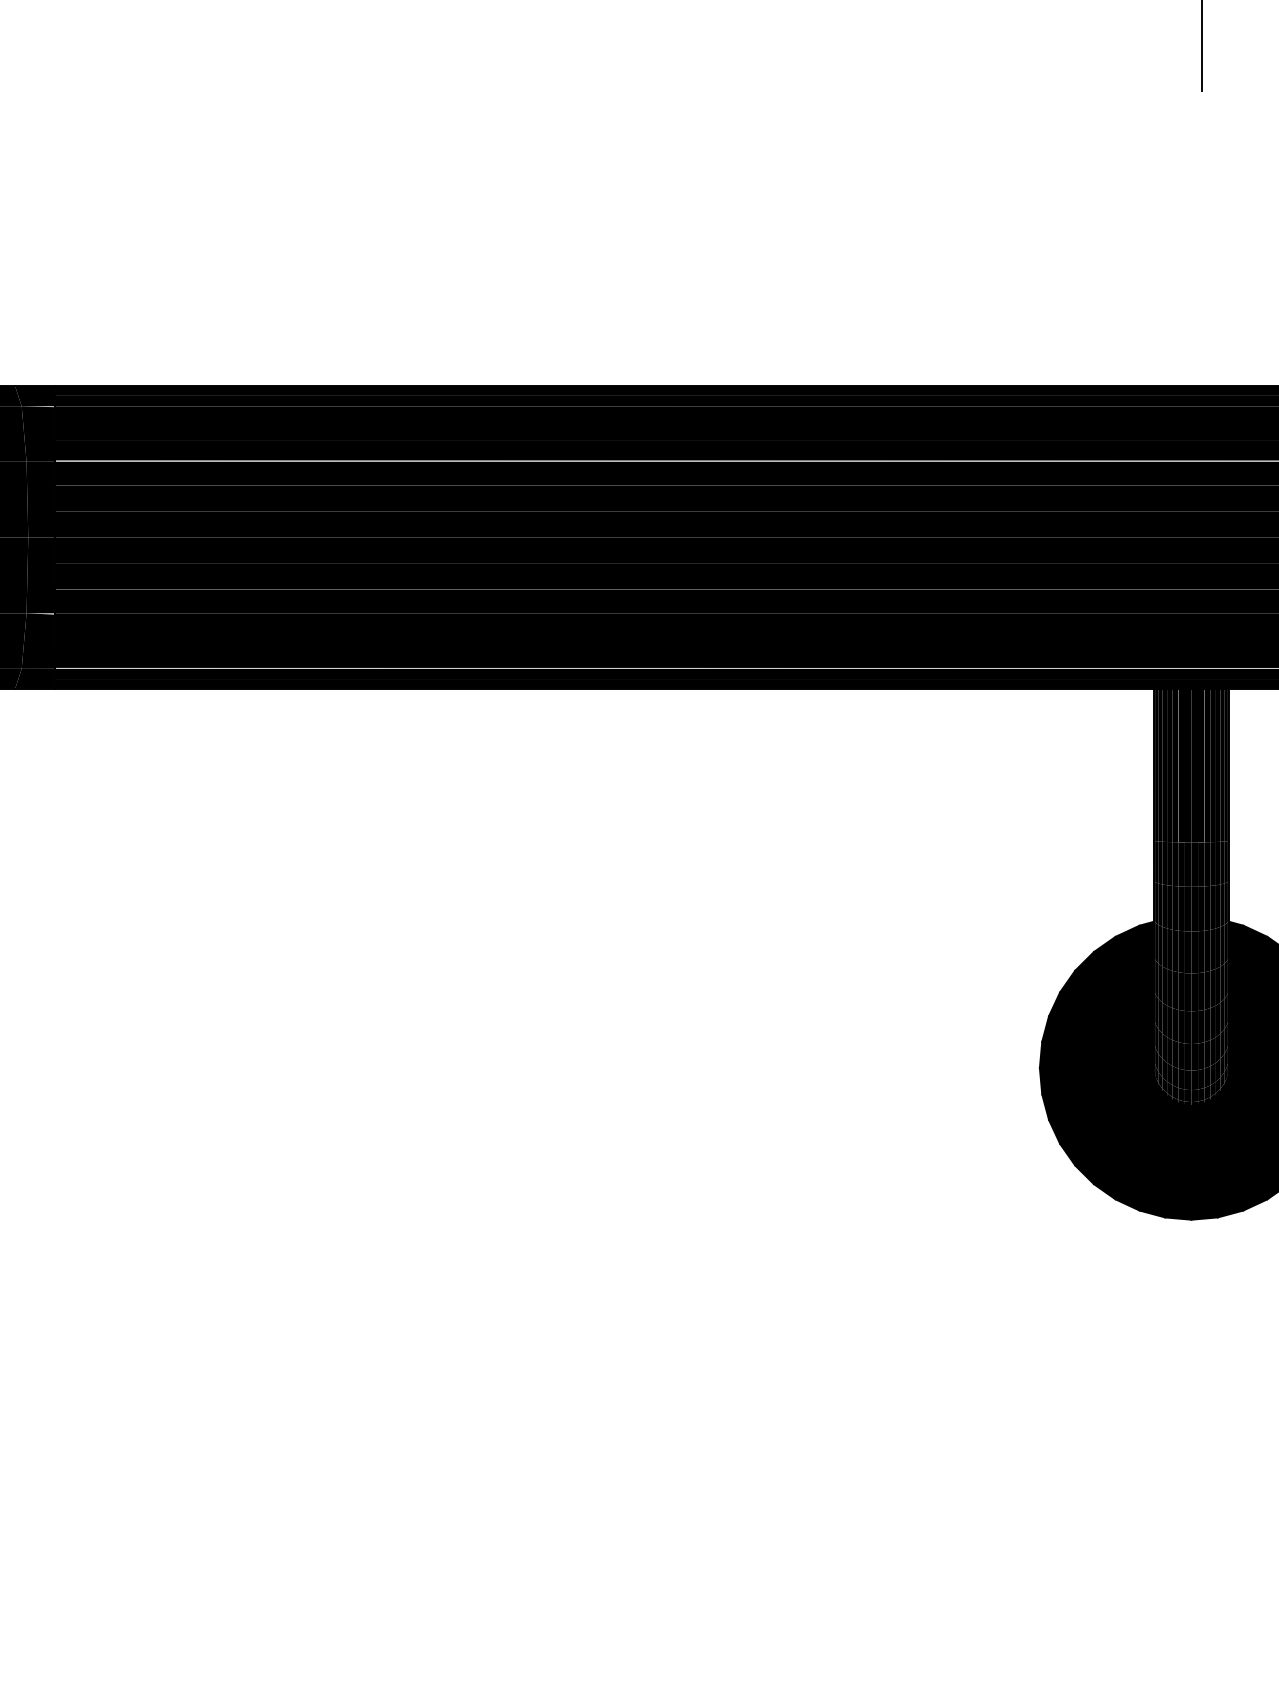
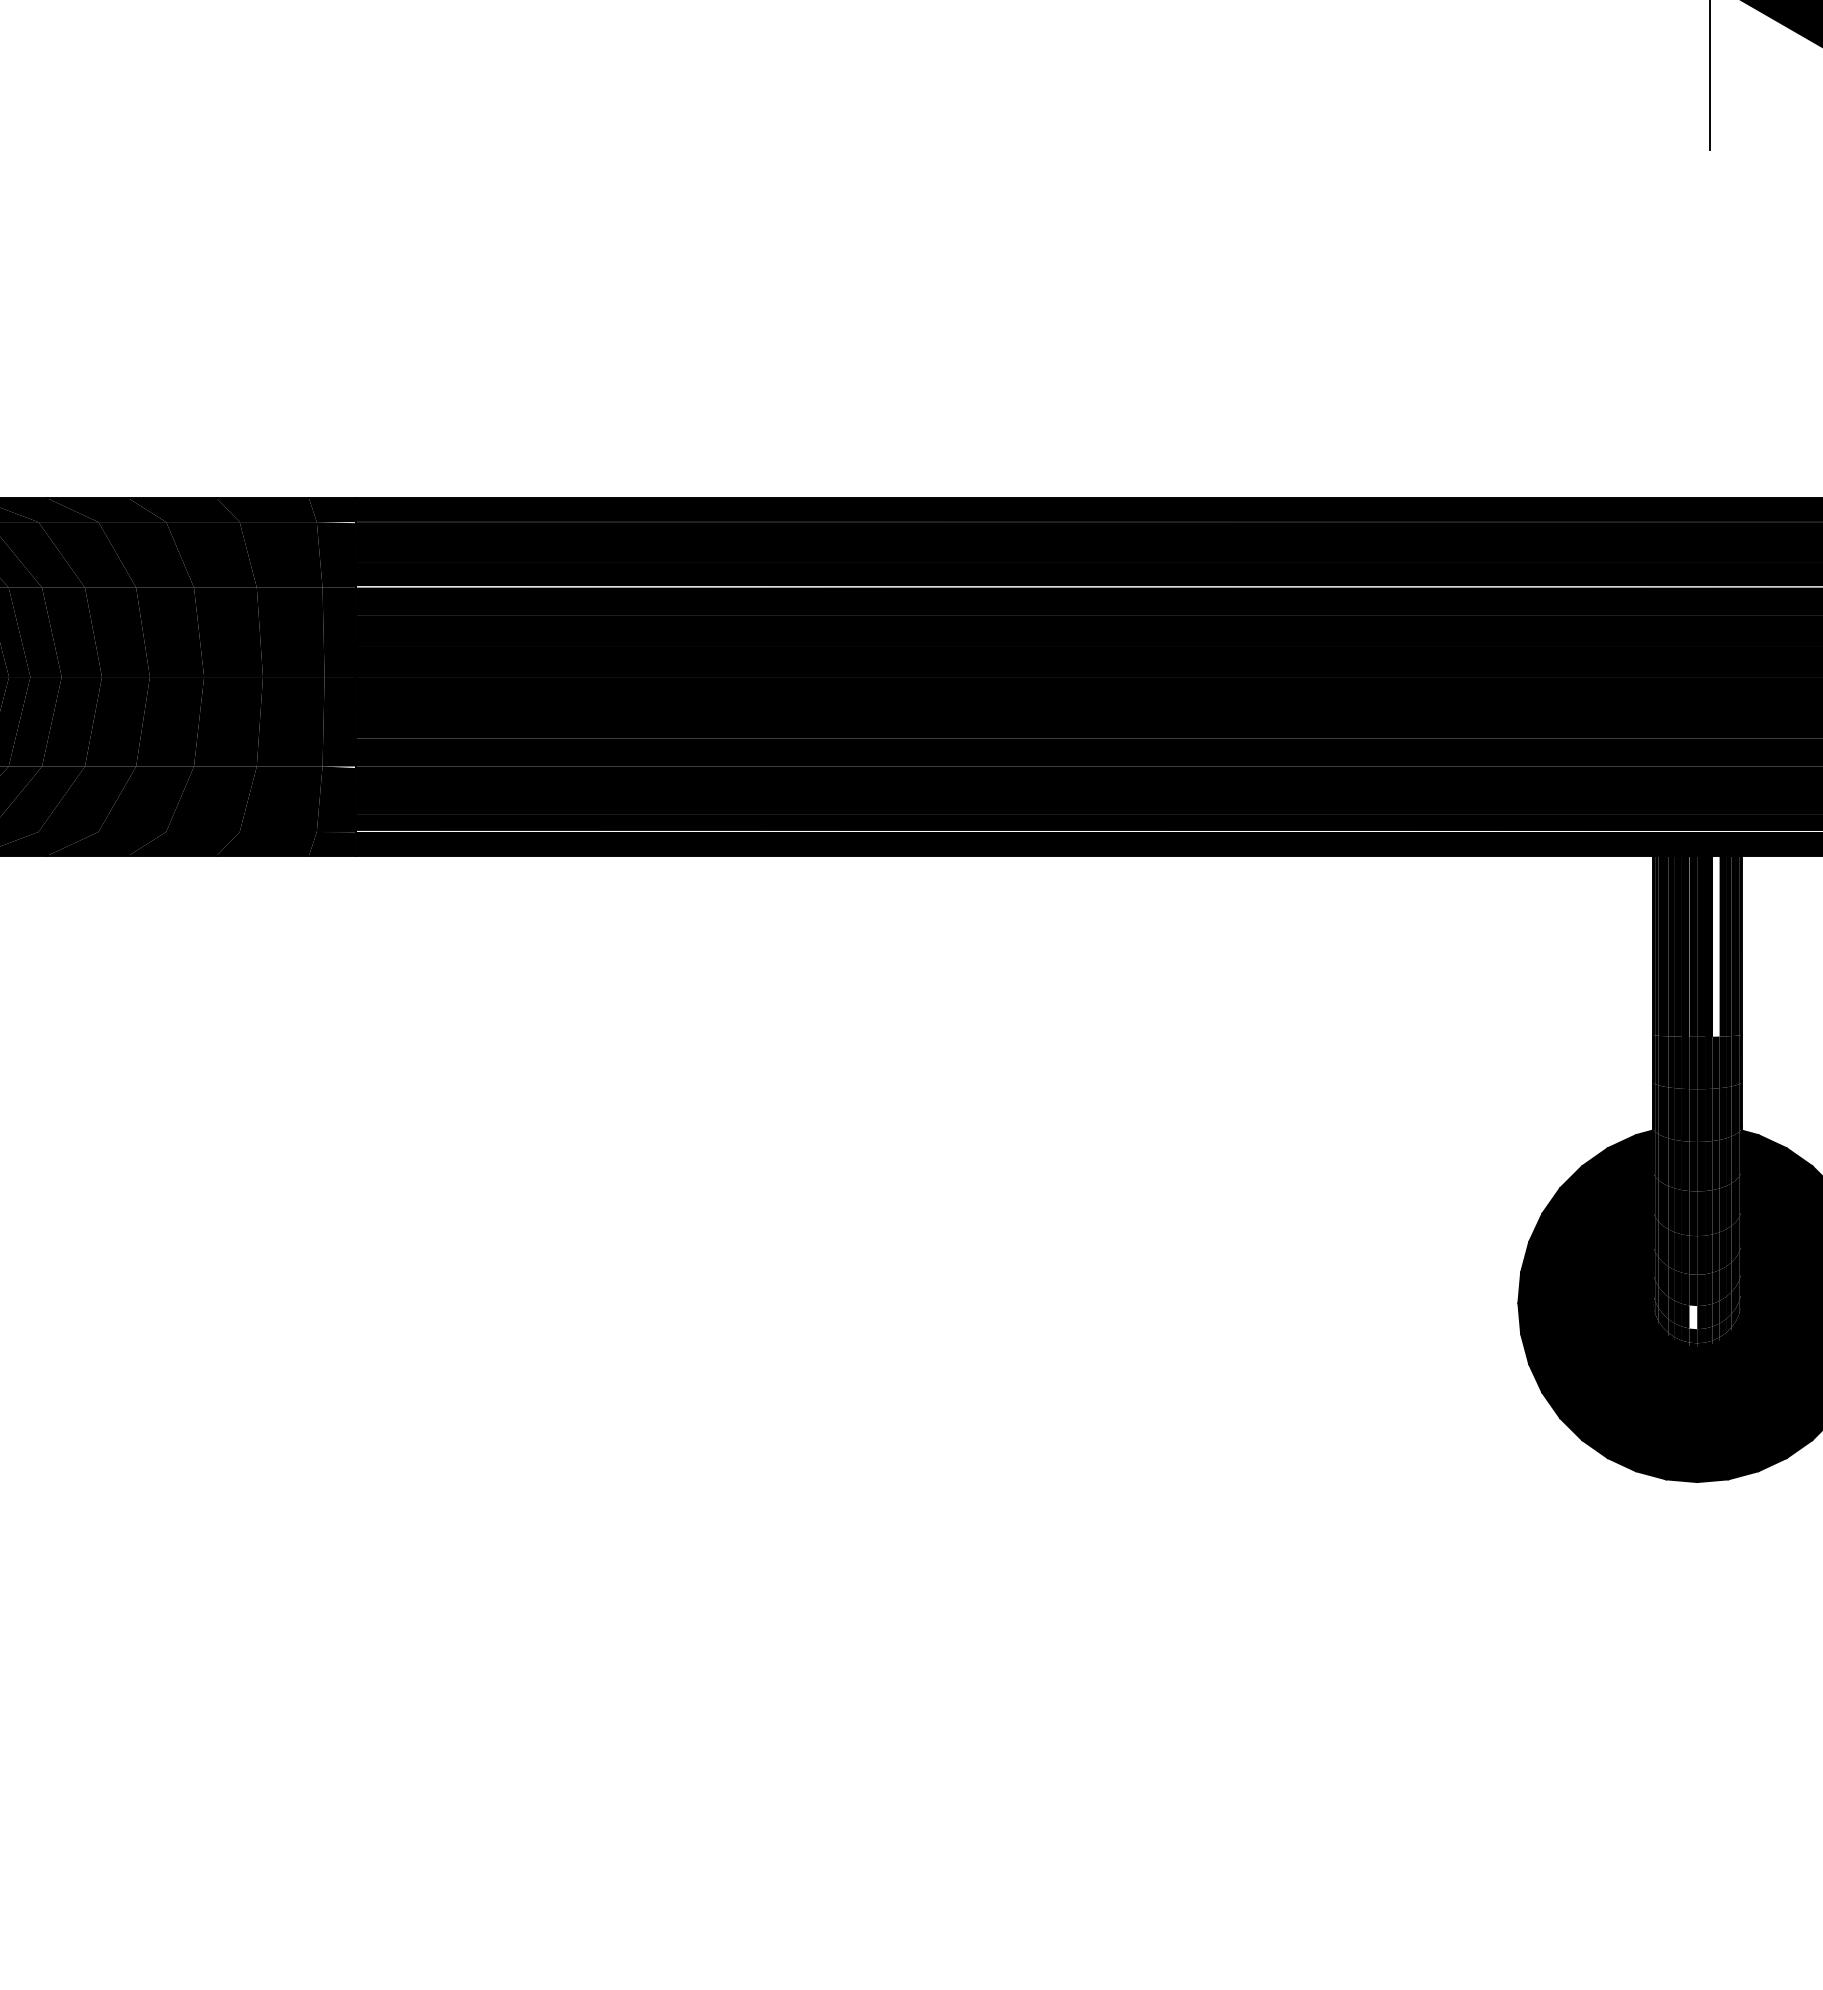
fill: (1206, 765) -> (1715, 945), removed
fill: (1188, 1080) -> (1693, 1317), removed

